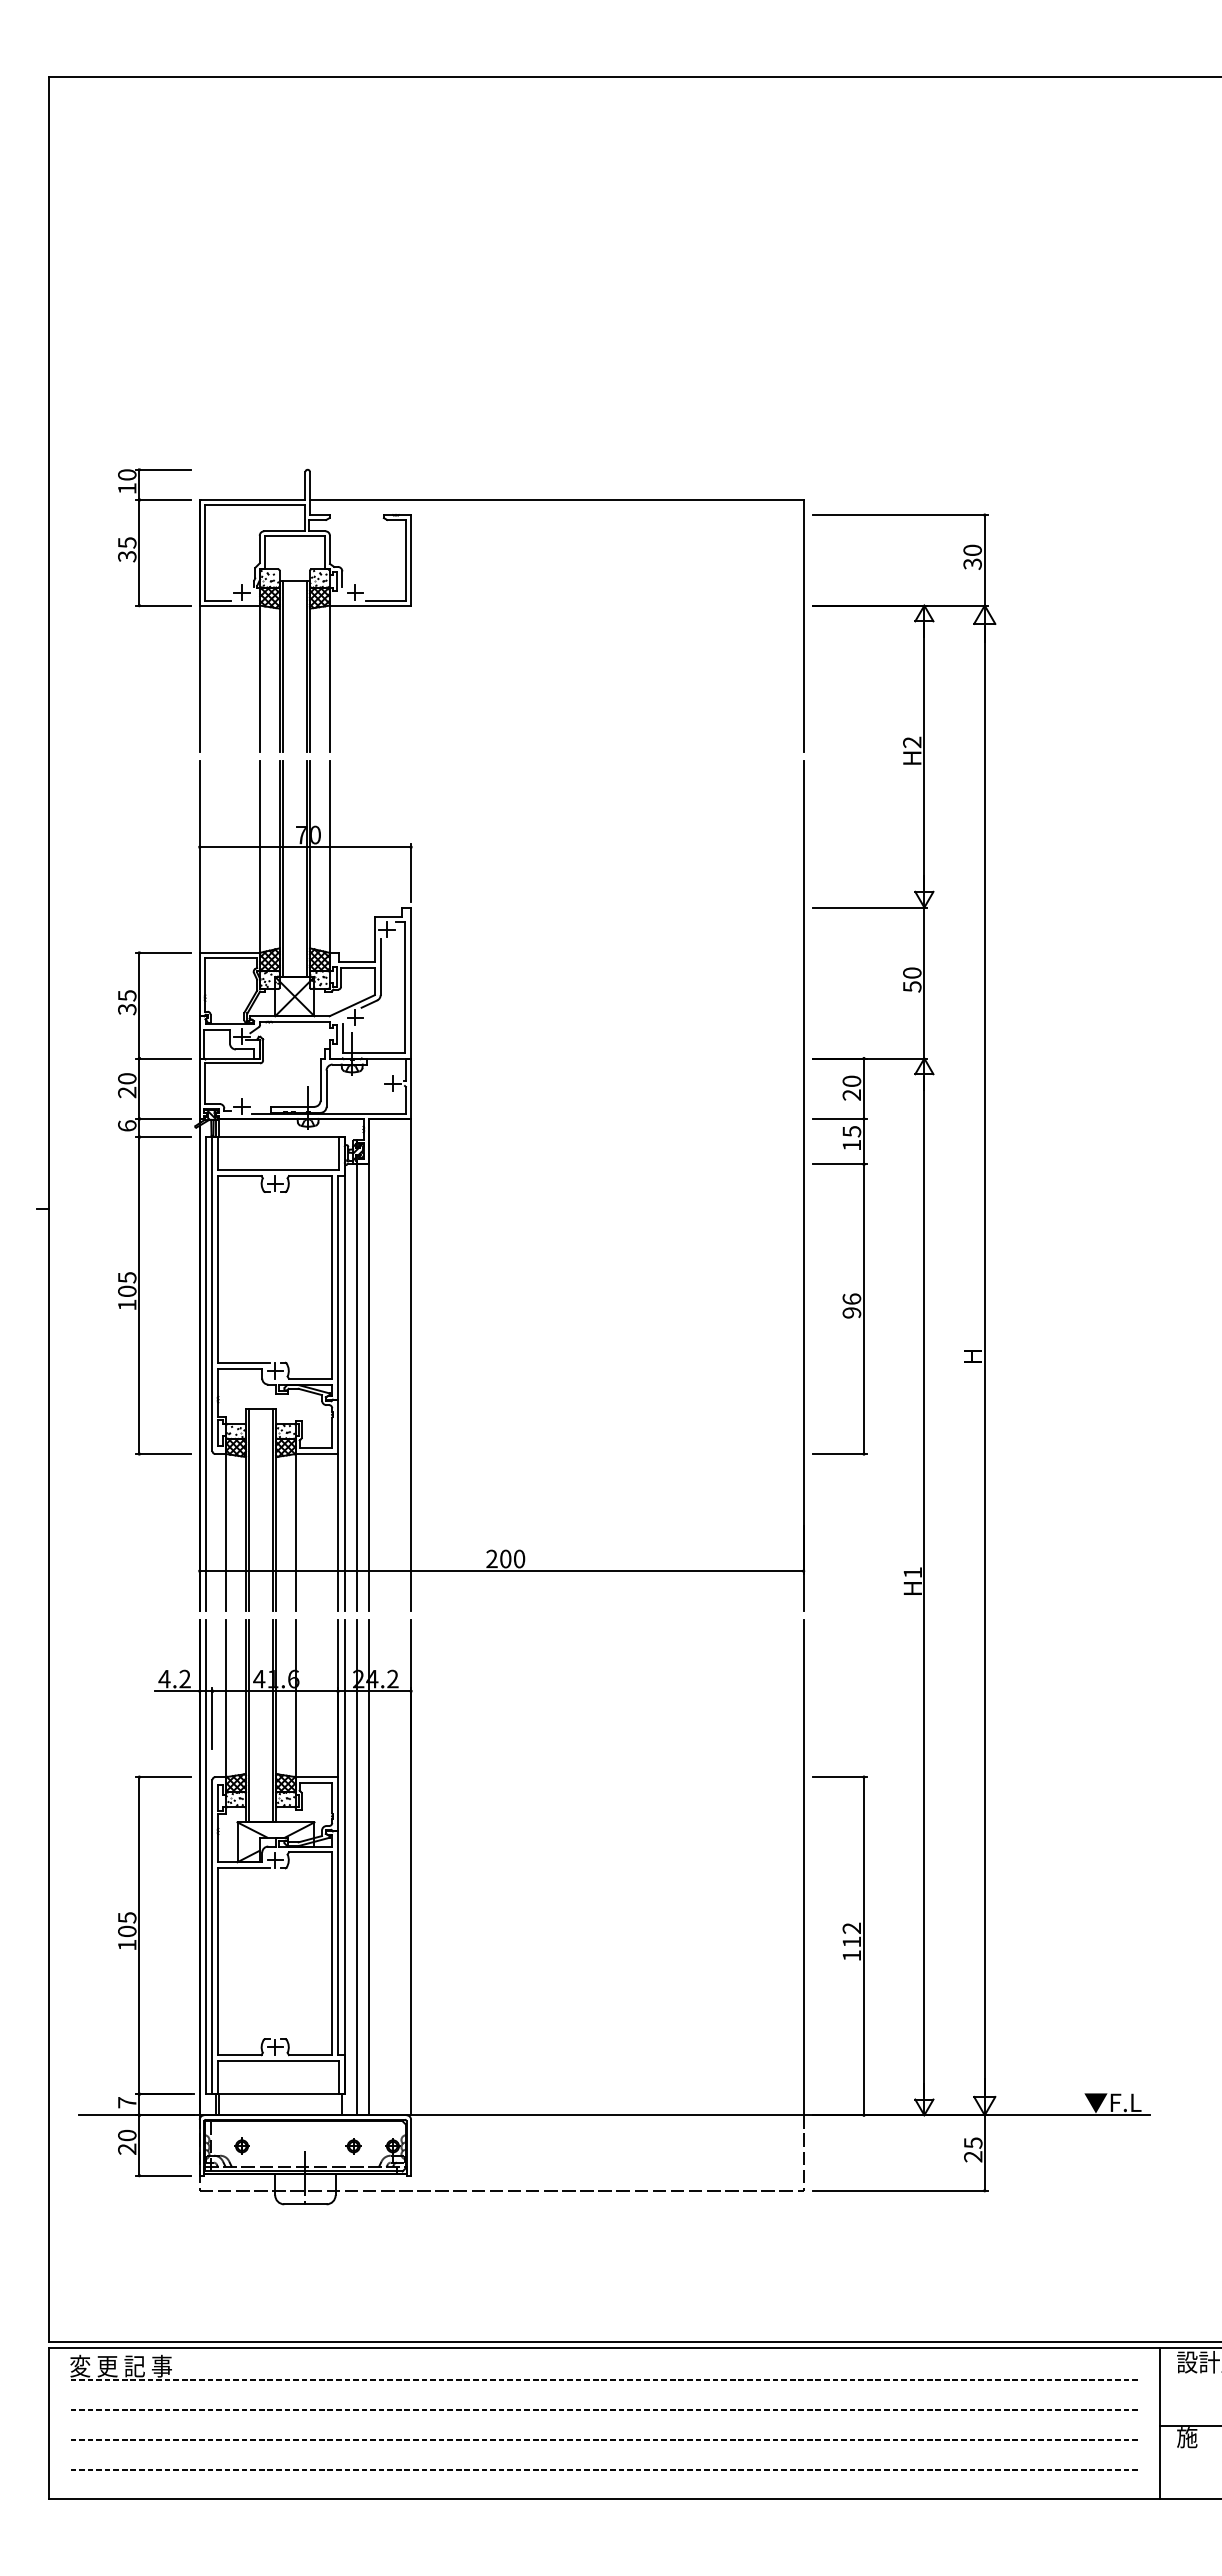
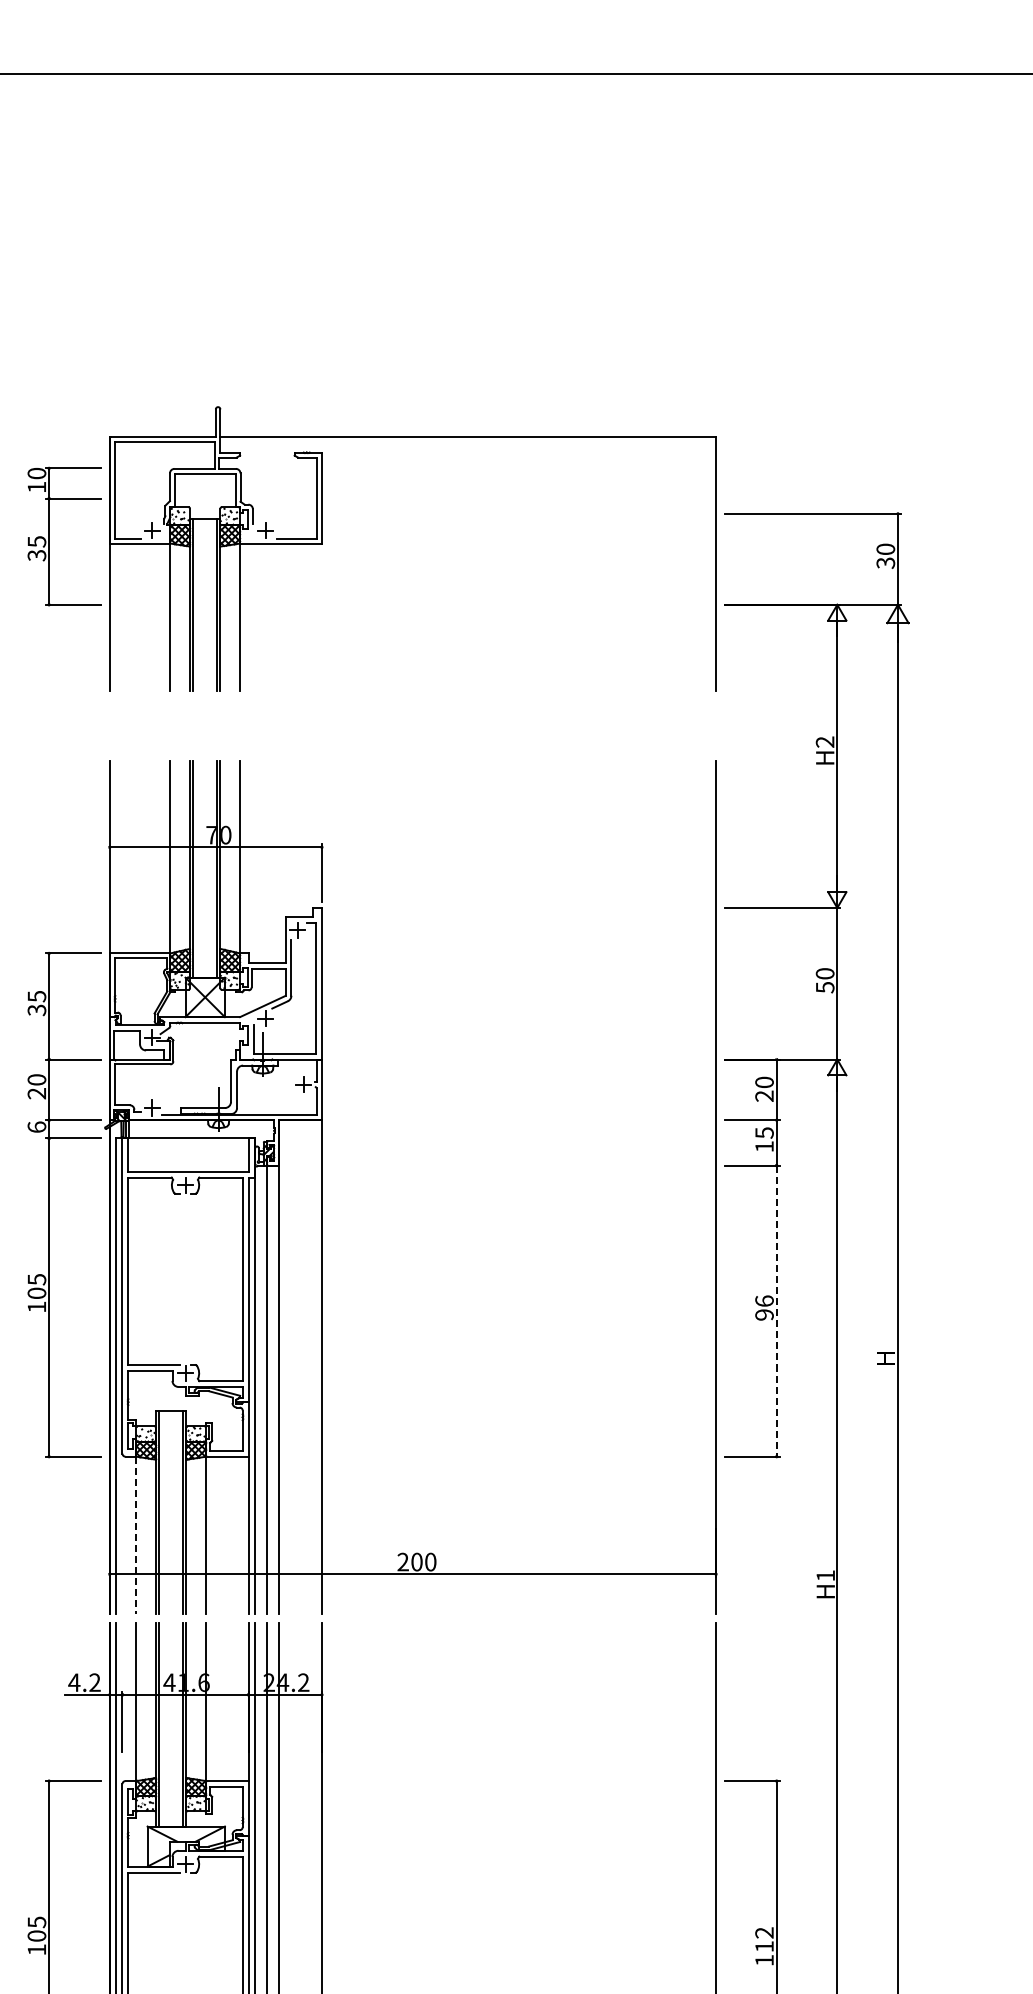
part: (411, 606) -> (322, 544), moved
line: (864, 1309) -> (777, 1311), solid -> dashed
line: (226, 1532) -> (136, 1535), solid -> dashed

